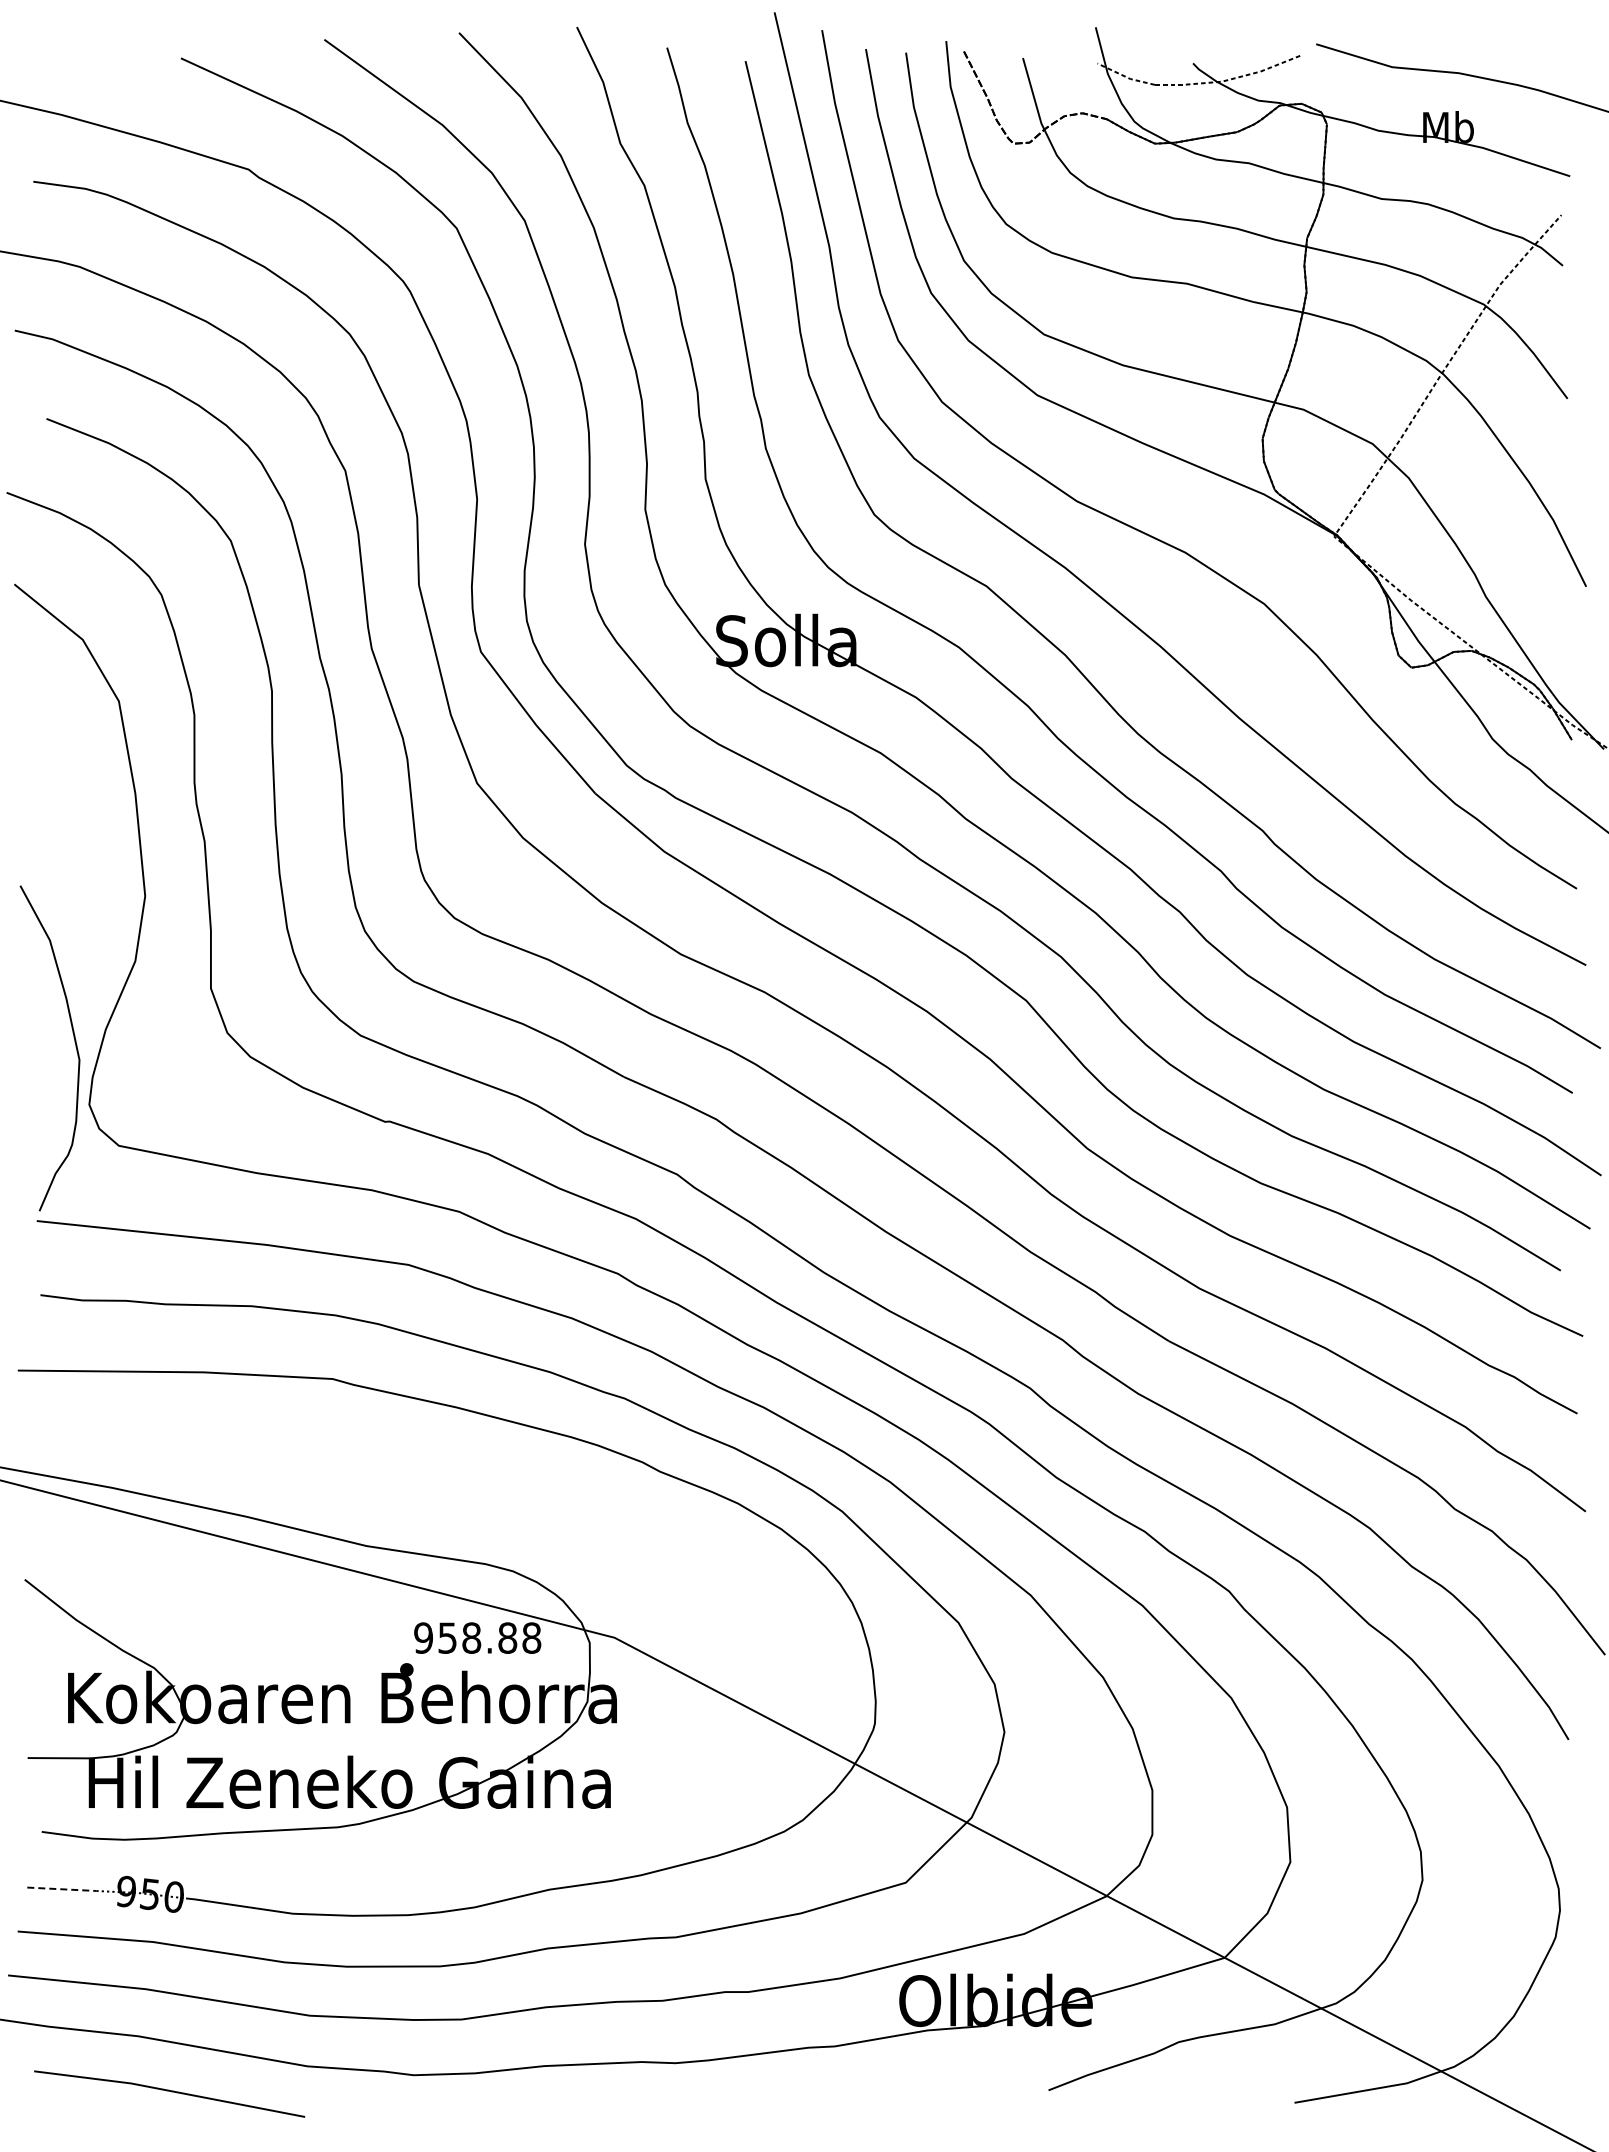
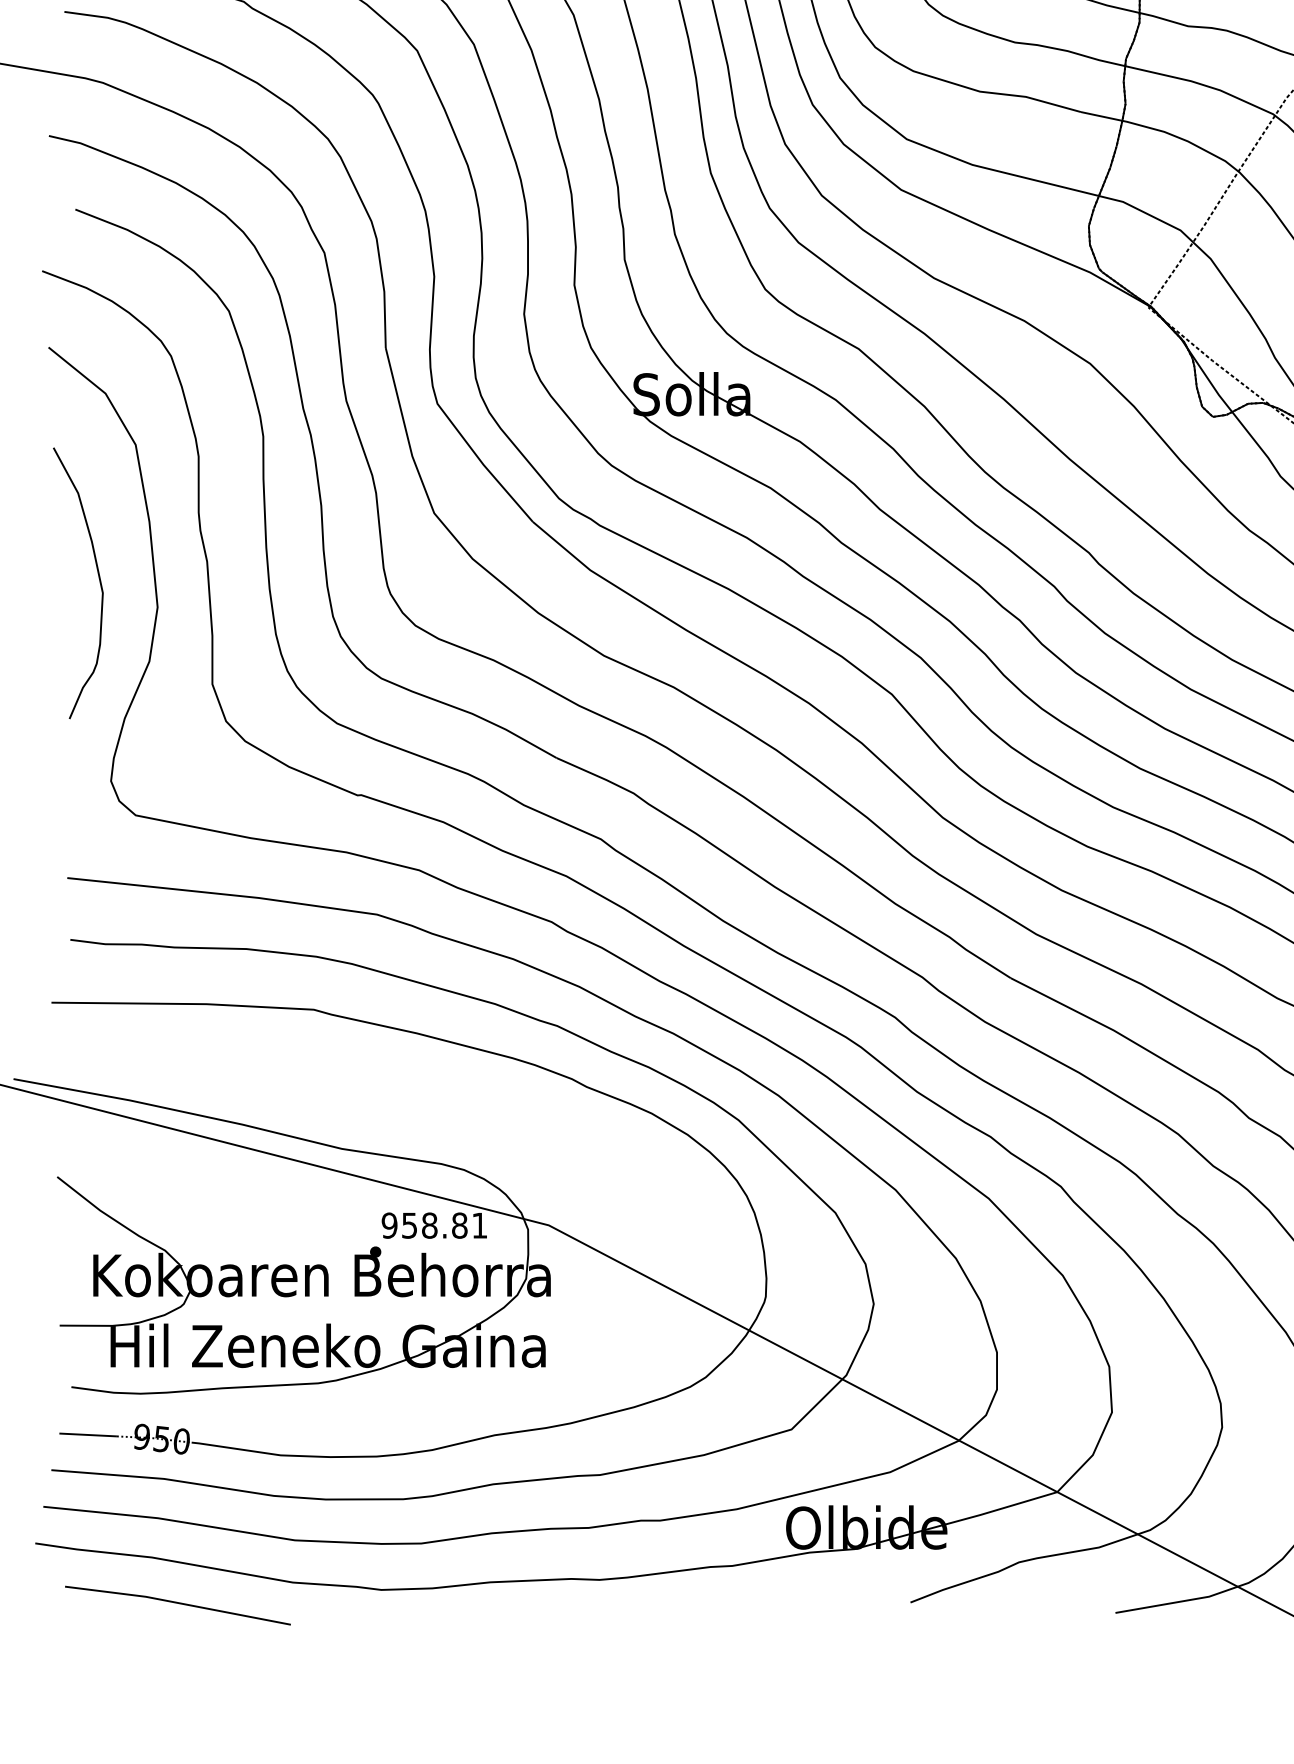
curve: (74, 1042) -> (98, 578), moved
text: (531, 1637) -> (479, 1225), 958.88 -> 958.81
line: (61, 1889) -> (87, 1435), dashed -> solid

